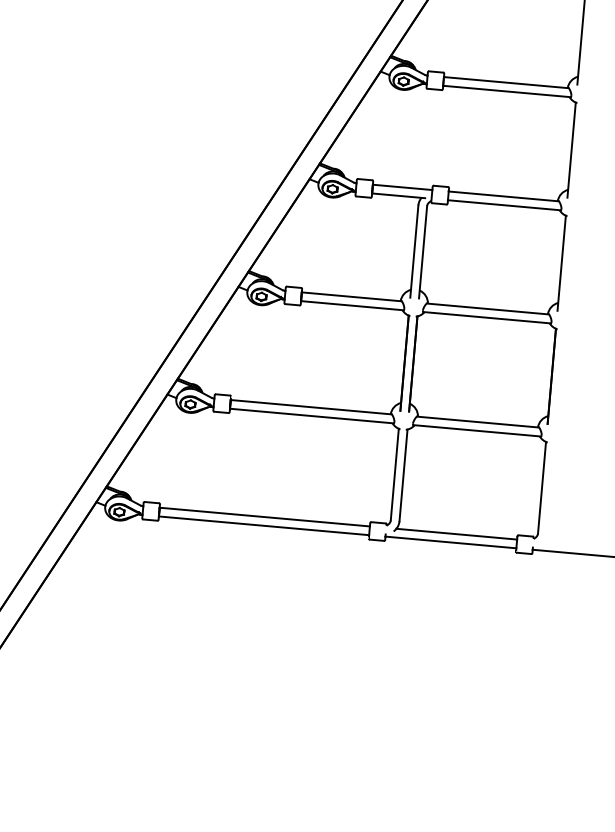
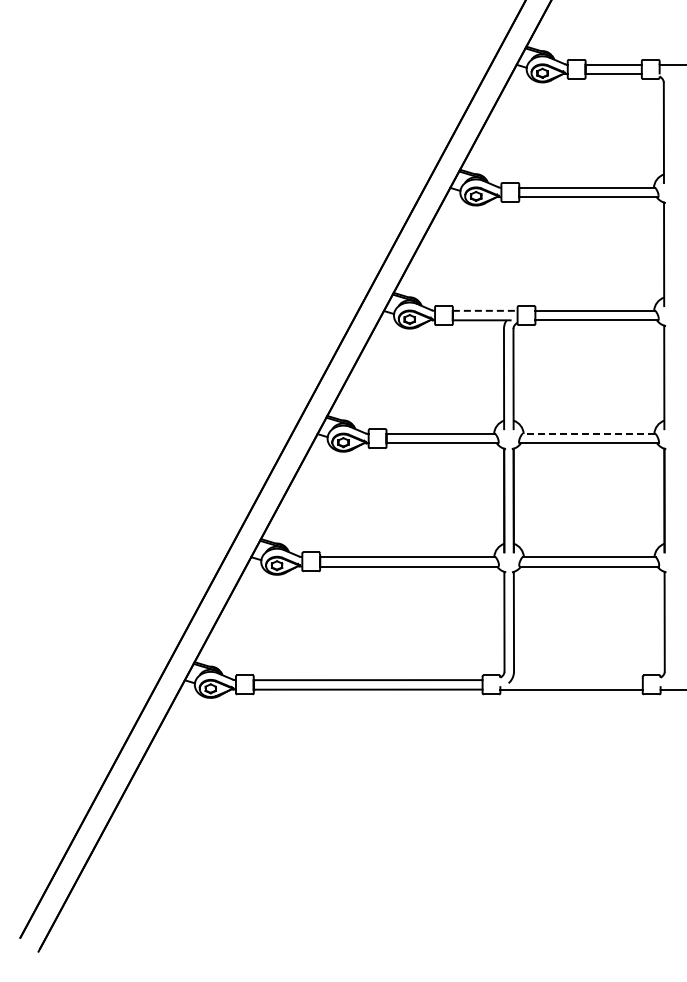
line: (402, 187) -> (485, 310), solid -> dashed
line: (487, 308) -> (588, 433), solid -> dashed
line: (456, 534) -> (576, 680), removed

